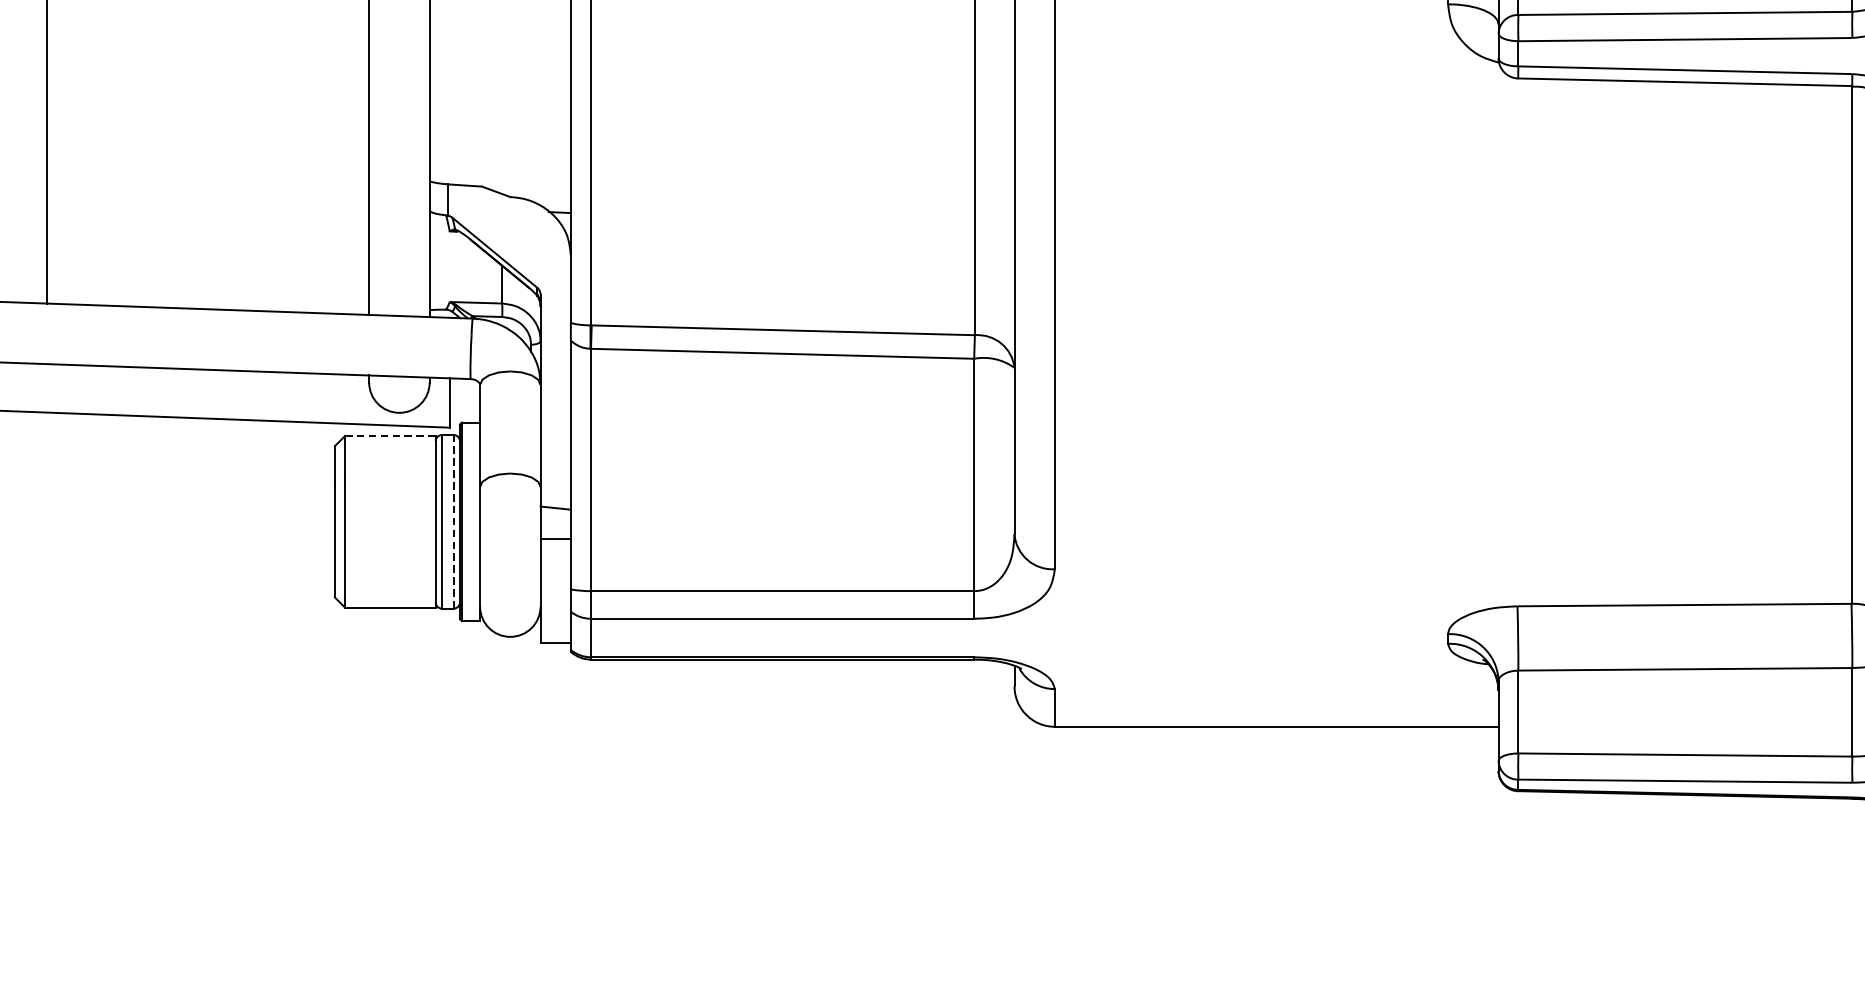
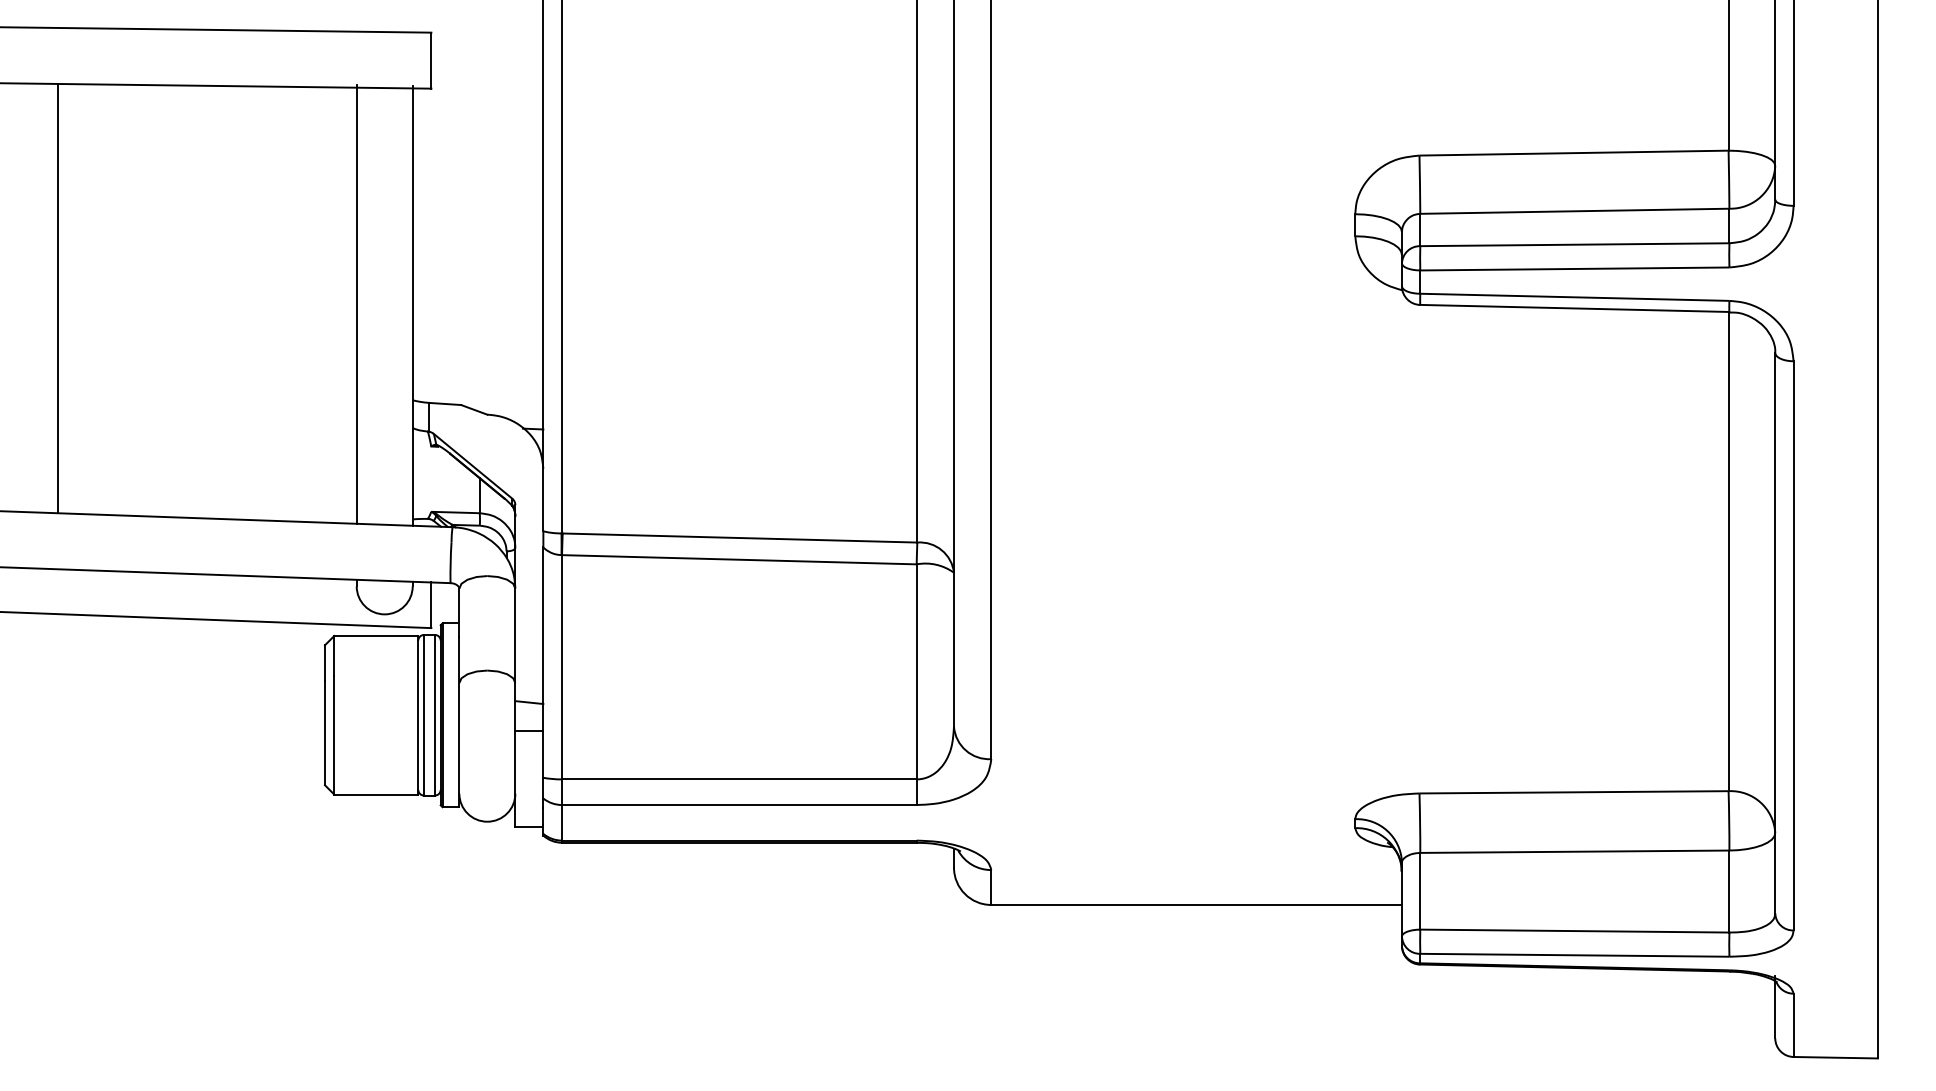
line: (390, 435) -> (376, 635), dashed -> solid
line: (454, 521) -> (435, 714), dashed -> solid

